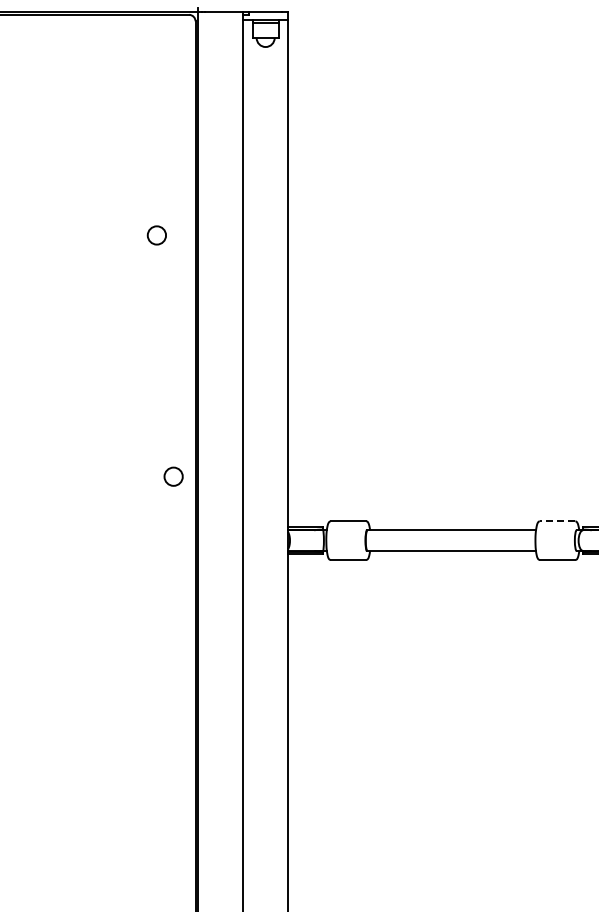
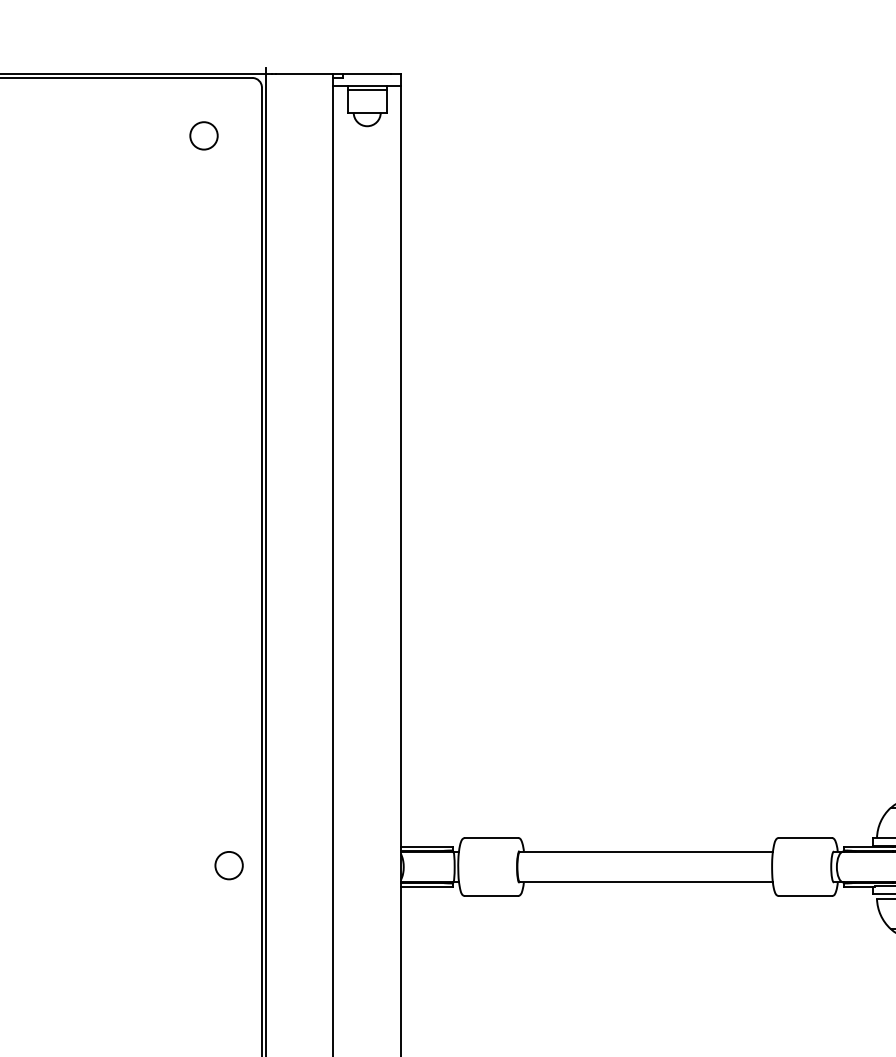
circle: (156, 235) -> (203, 135), moved
circle: (173, 476) -> (228, 865), moved
line: (557, 521) -> (805, 838), dashed -> solid

